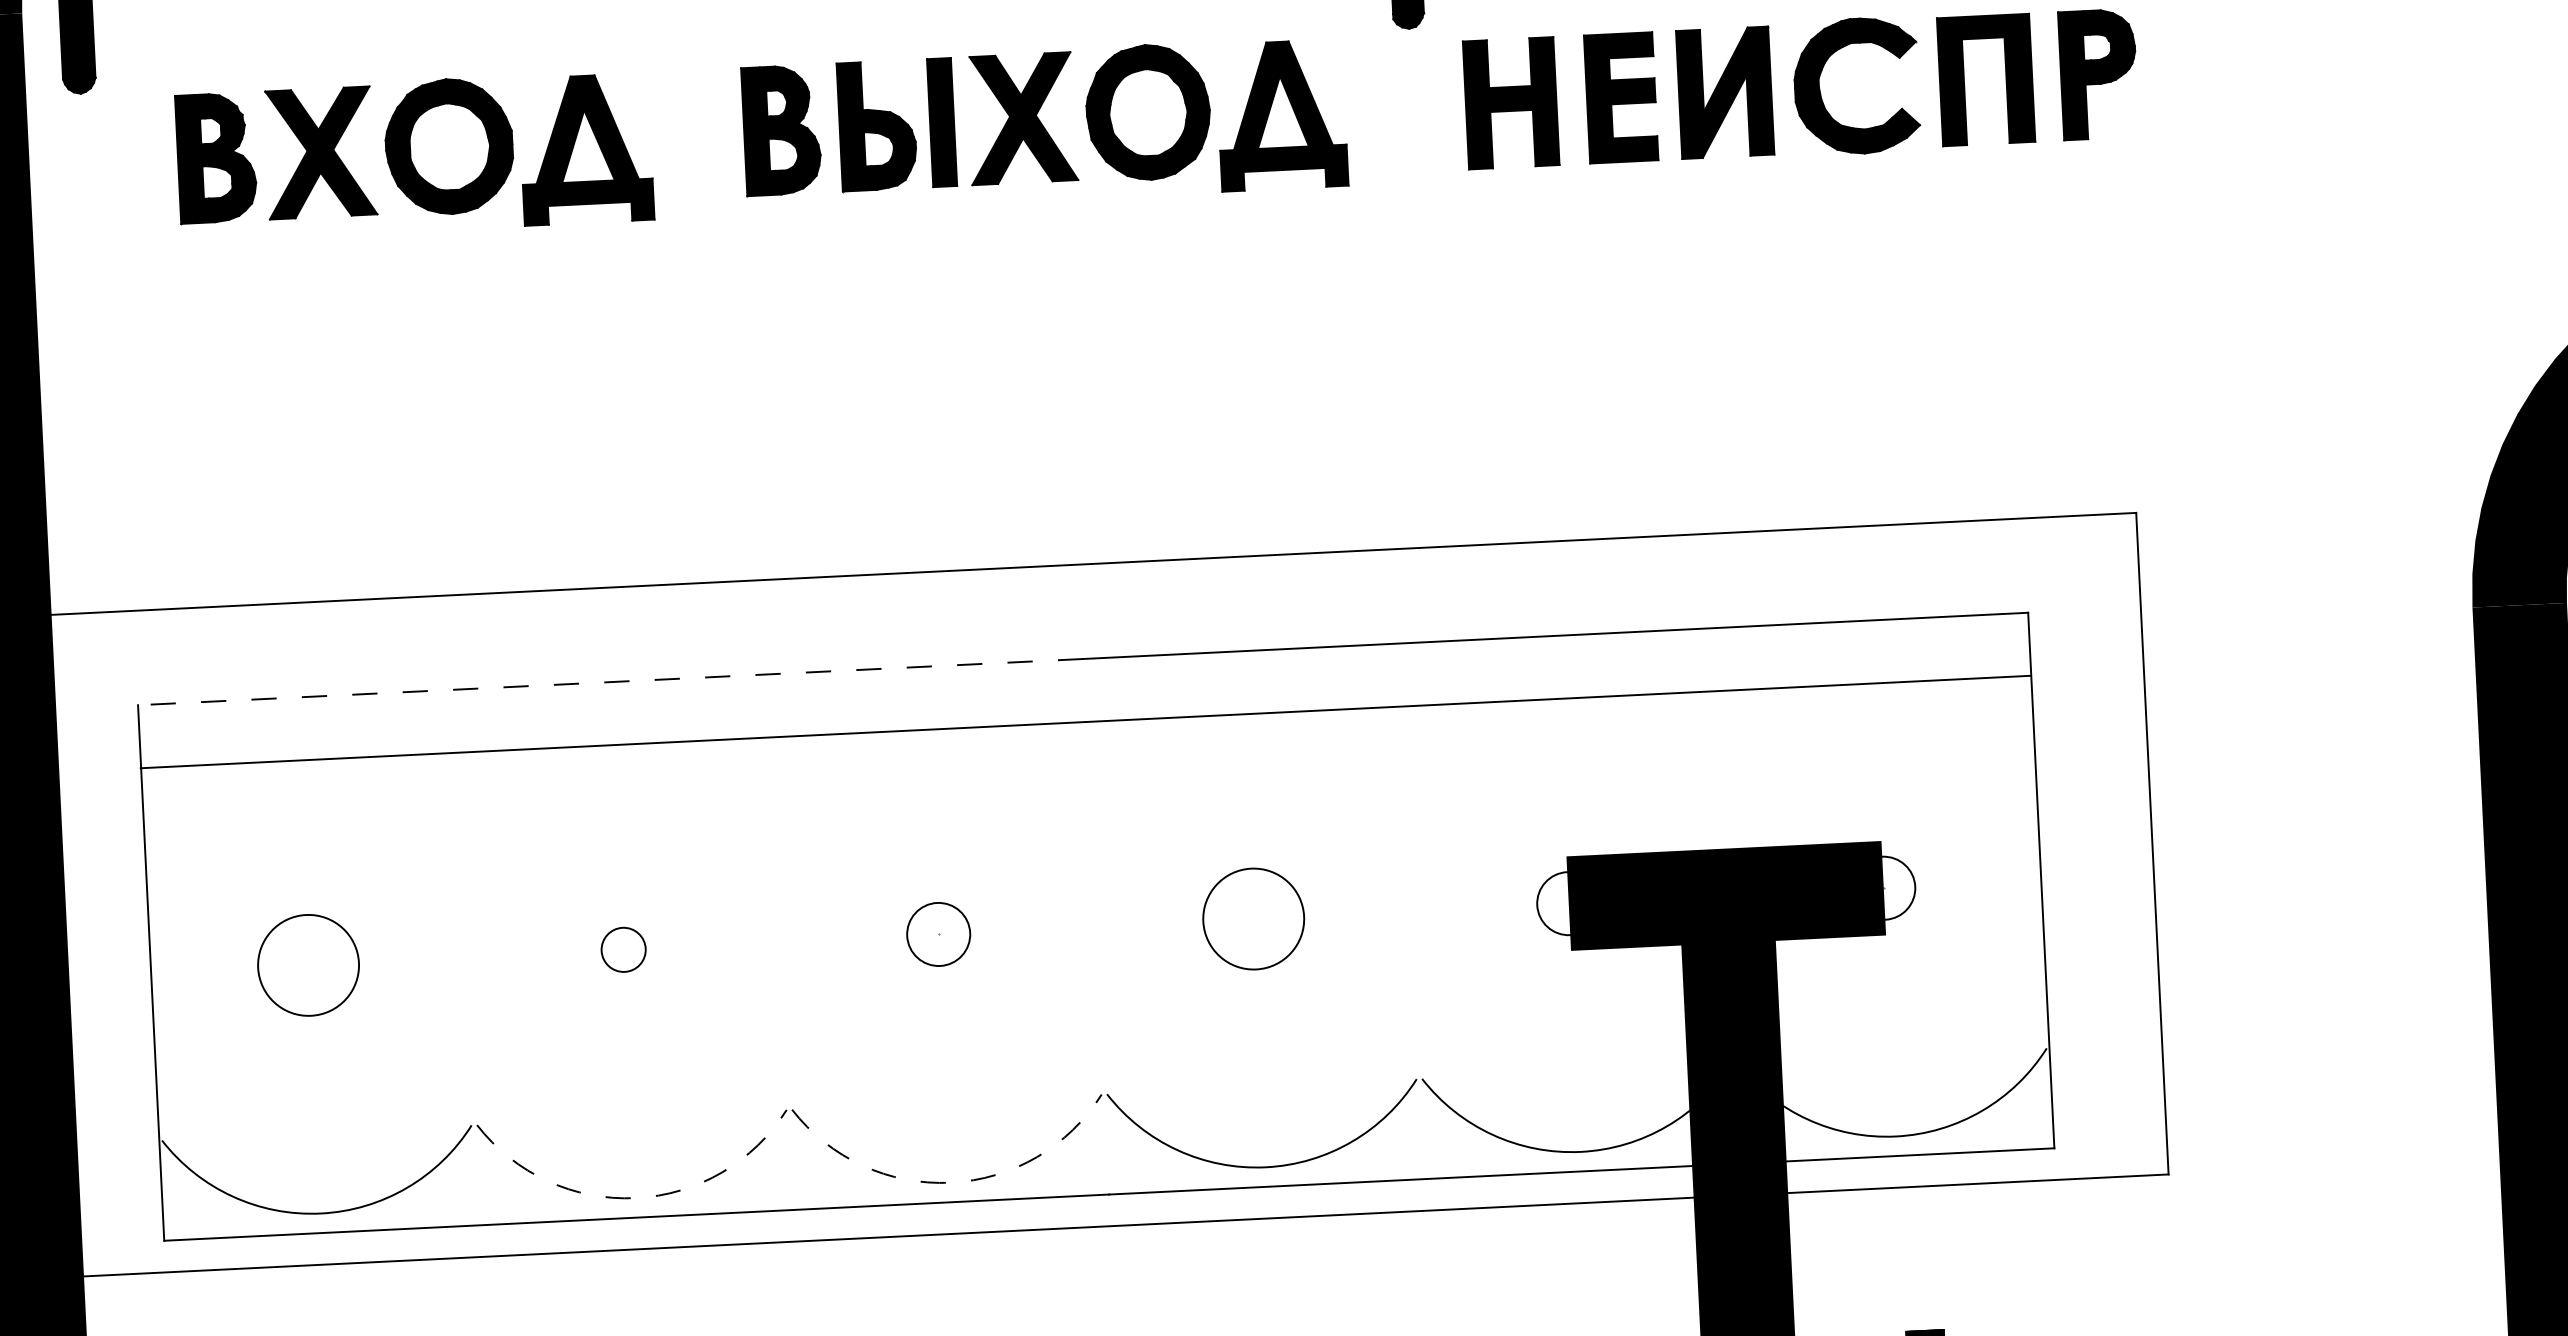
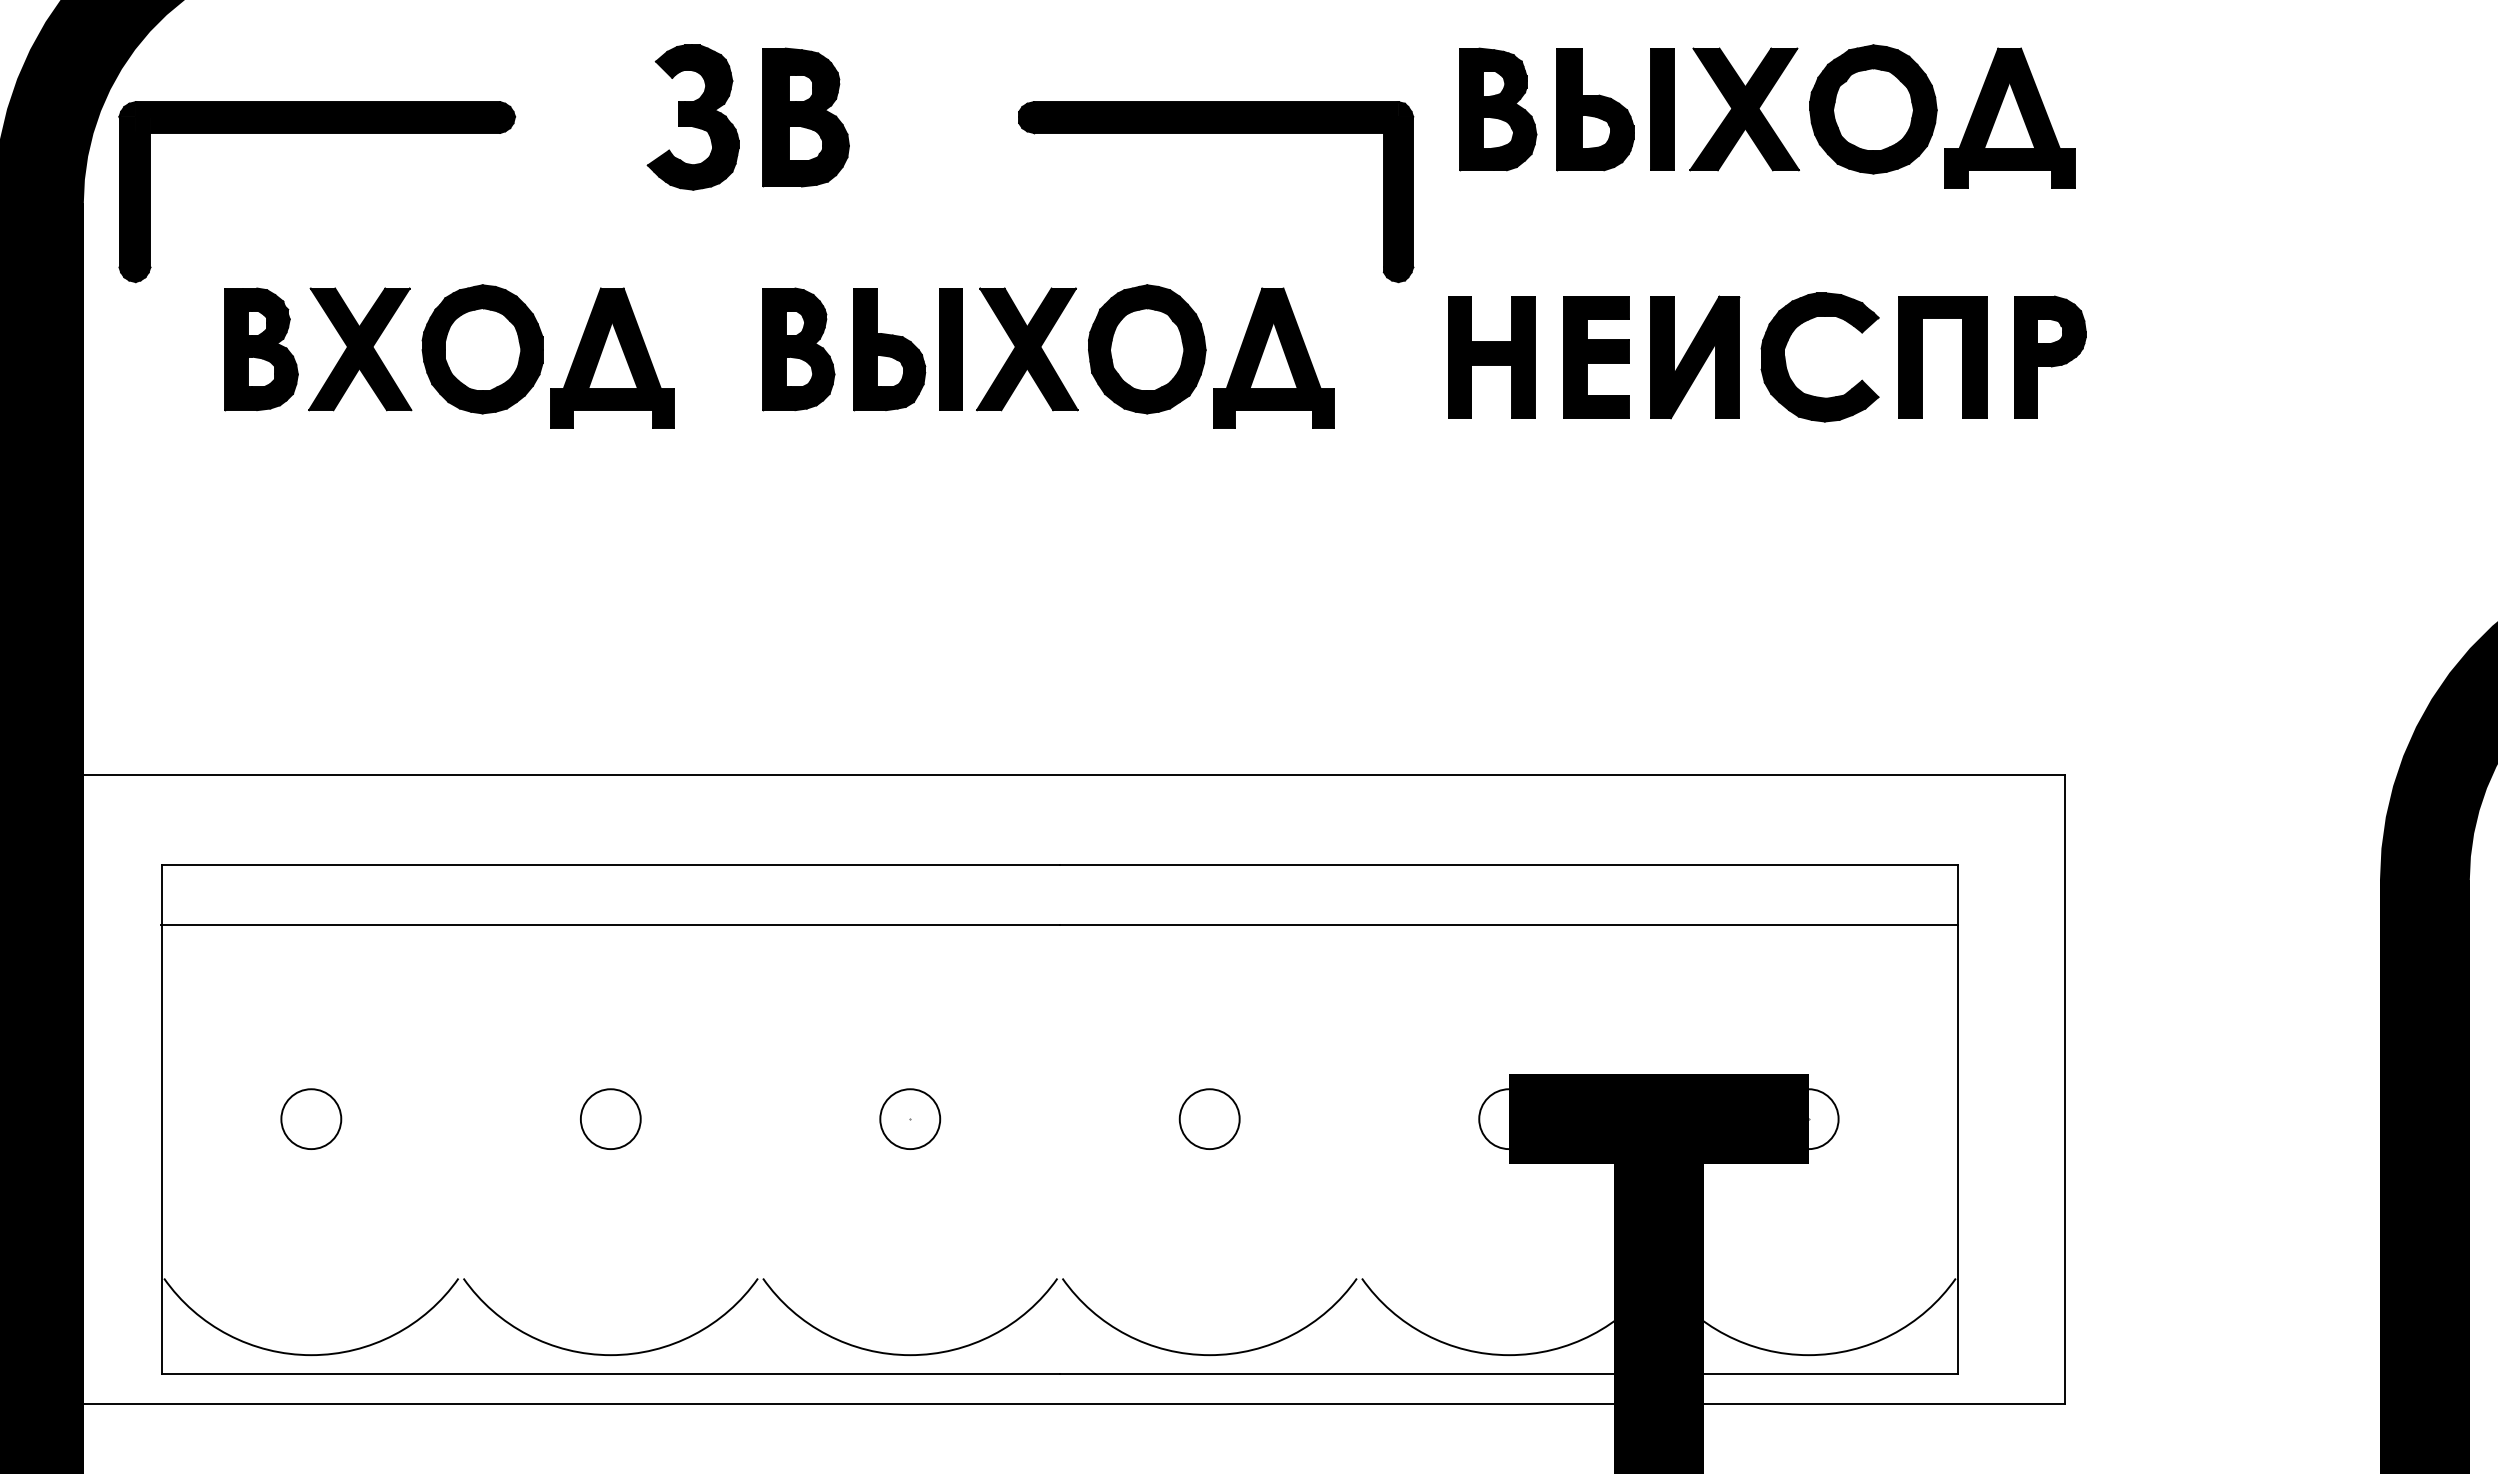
line: (610, 681) -> (610, 864), dashed -> solid
circle: (1253, 919) -> (1209, 1119), size x0.62
circle: (623, 950) -> (610, 1119), size x1.43
circle: (308, 964) -> (311, 1118), size x0.62
arc: (951, 1183) -> (910, 1355), dashed -> solid
arc: (635, 1198) -> (610, 1355), dashed -> solid

